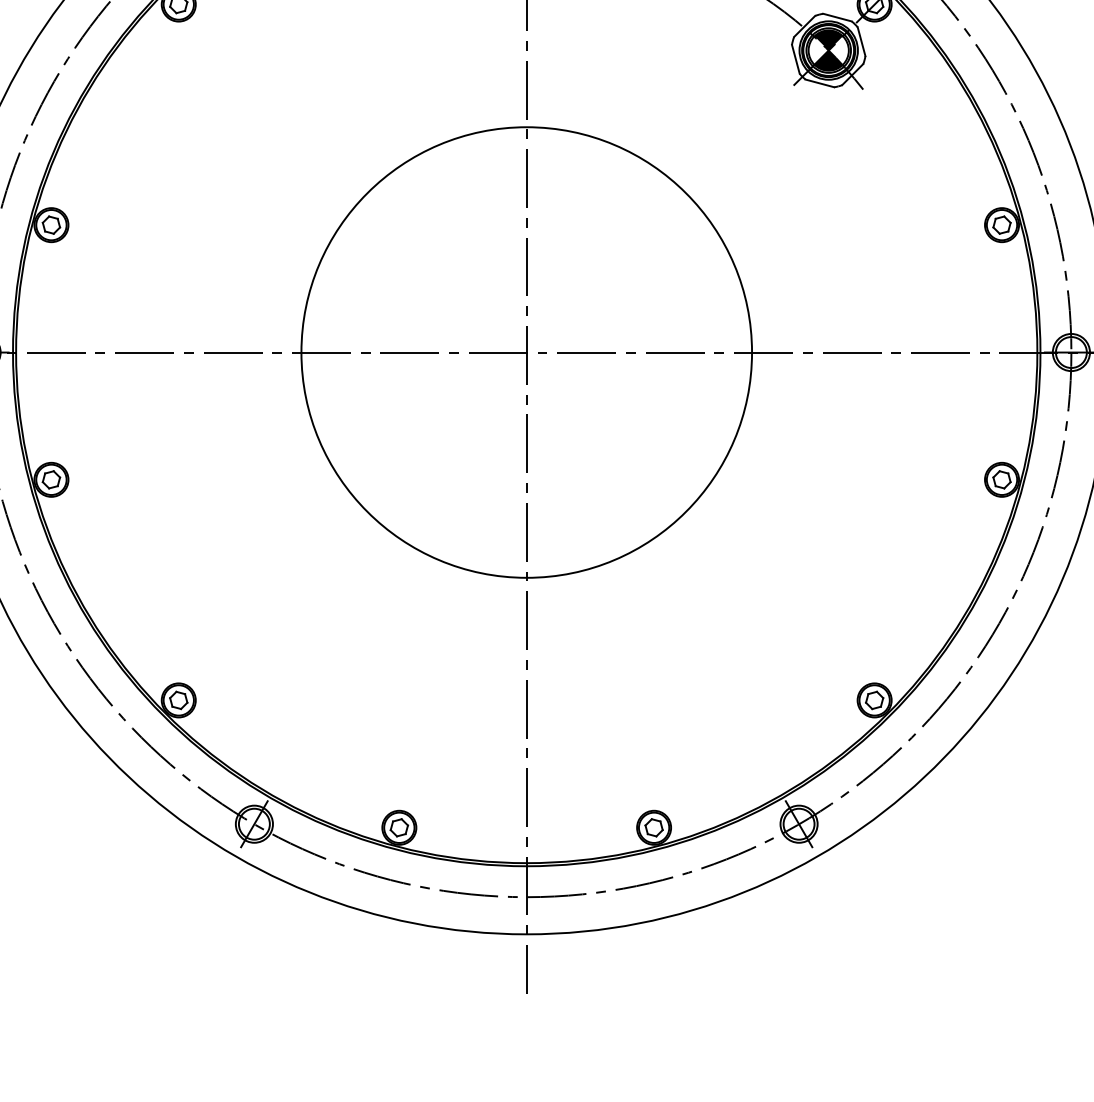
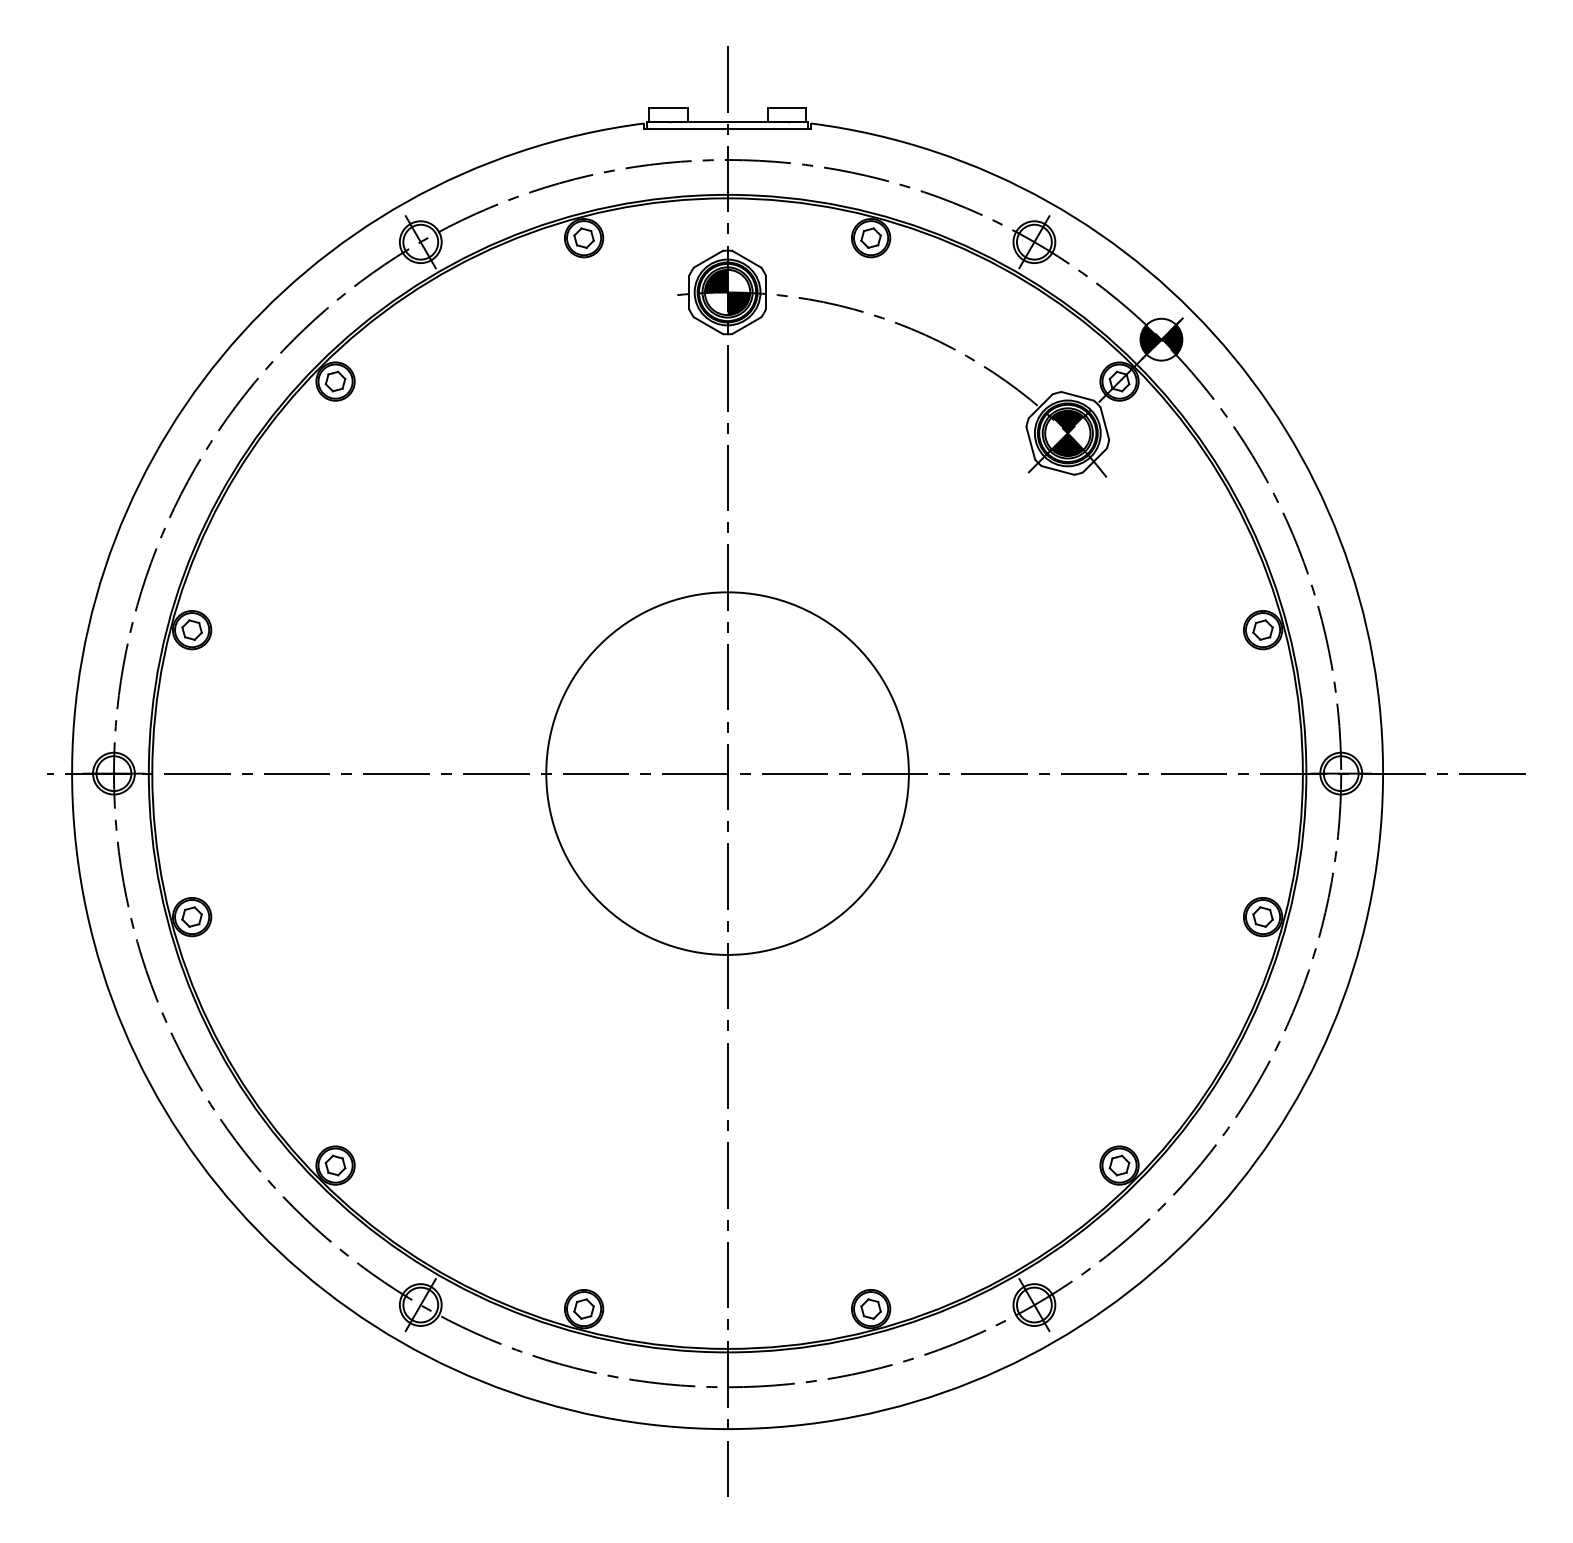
circle: (526, 352) -> (727, 773), size x0.71

